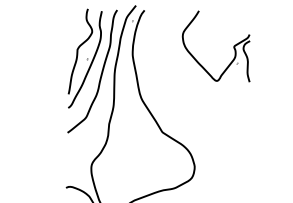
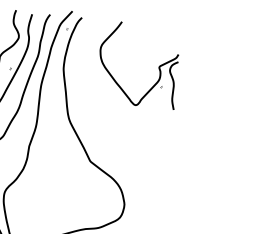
part: (233, 46) -> (158, 66), moved

